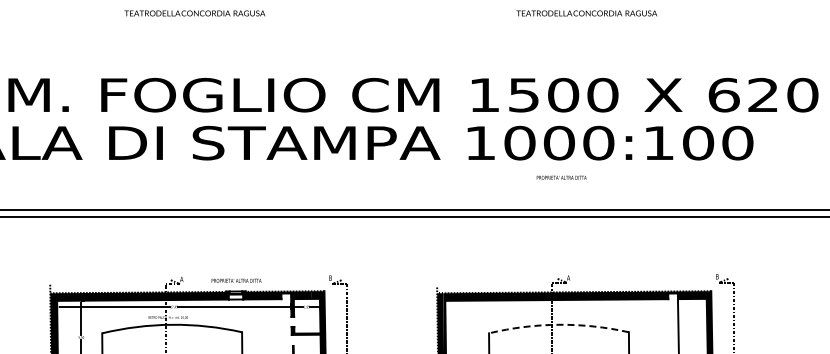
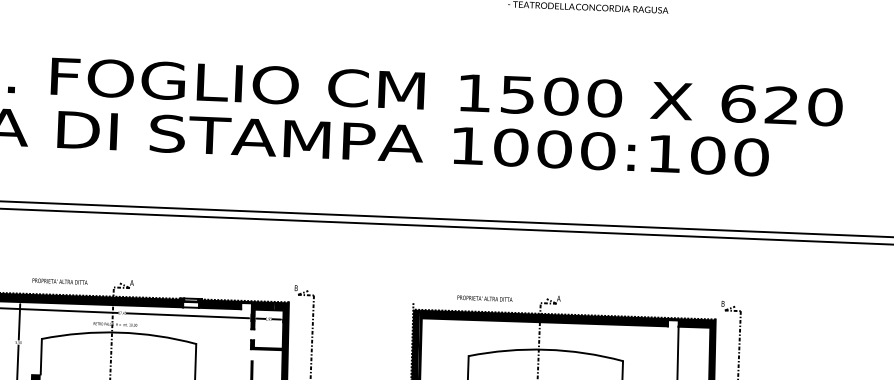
text: (561, 177) -> (484, 298), moved
text: (236, 280) -> (59, 281), moved
arc: (558, 324) -> (545, 349), dashed -> solid

